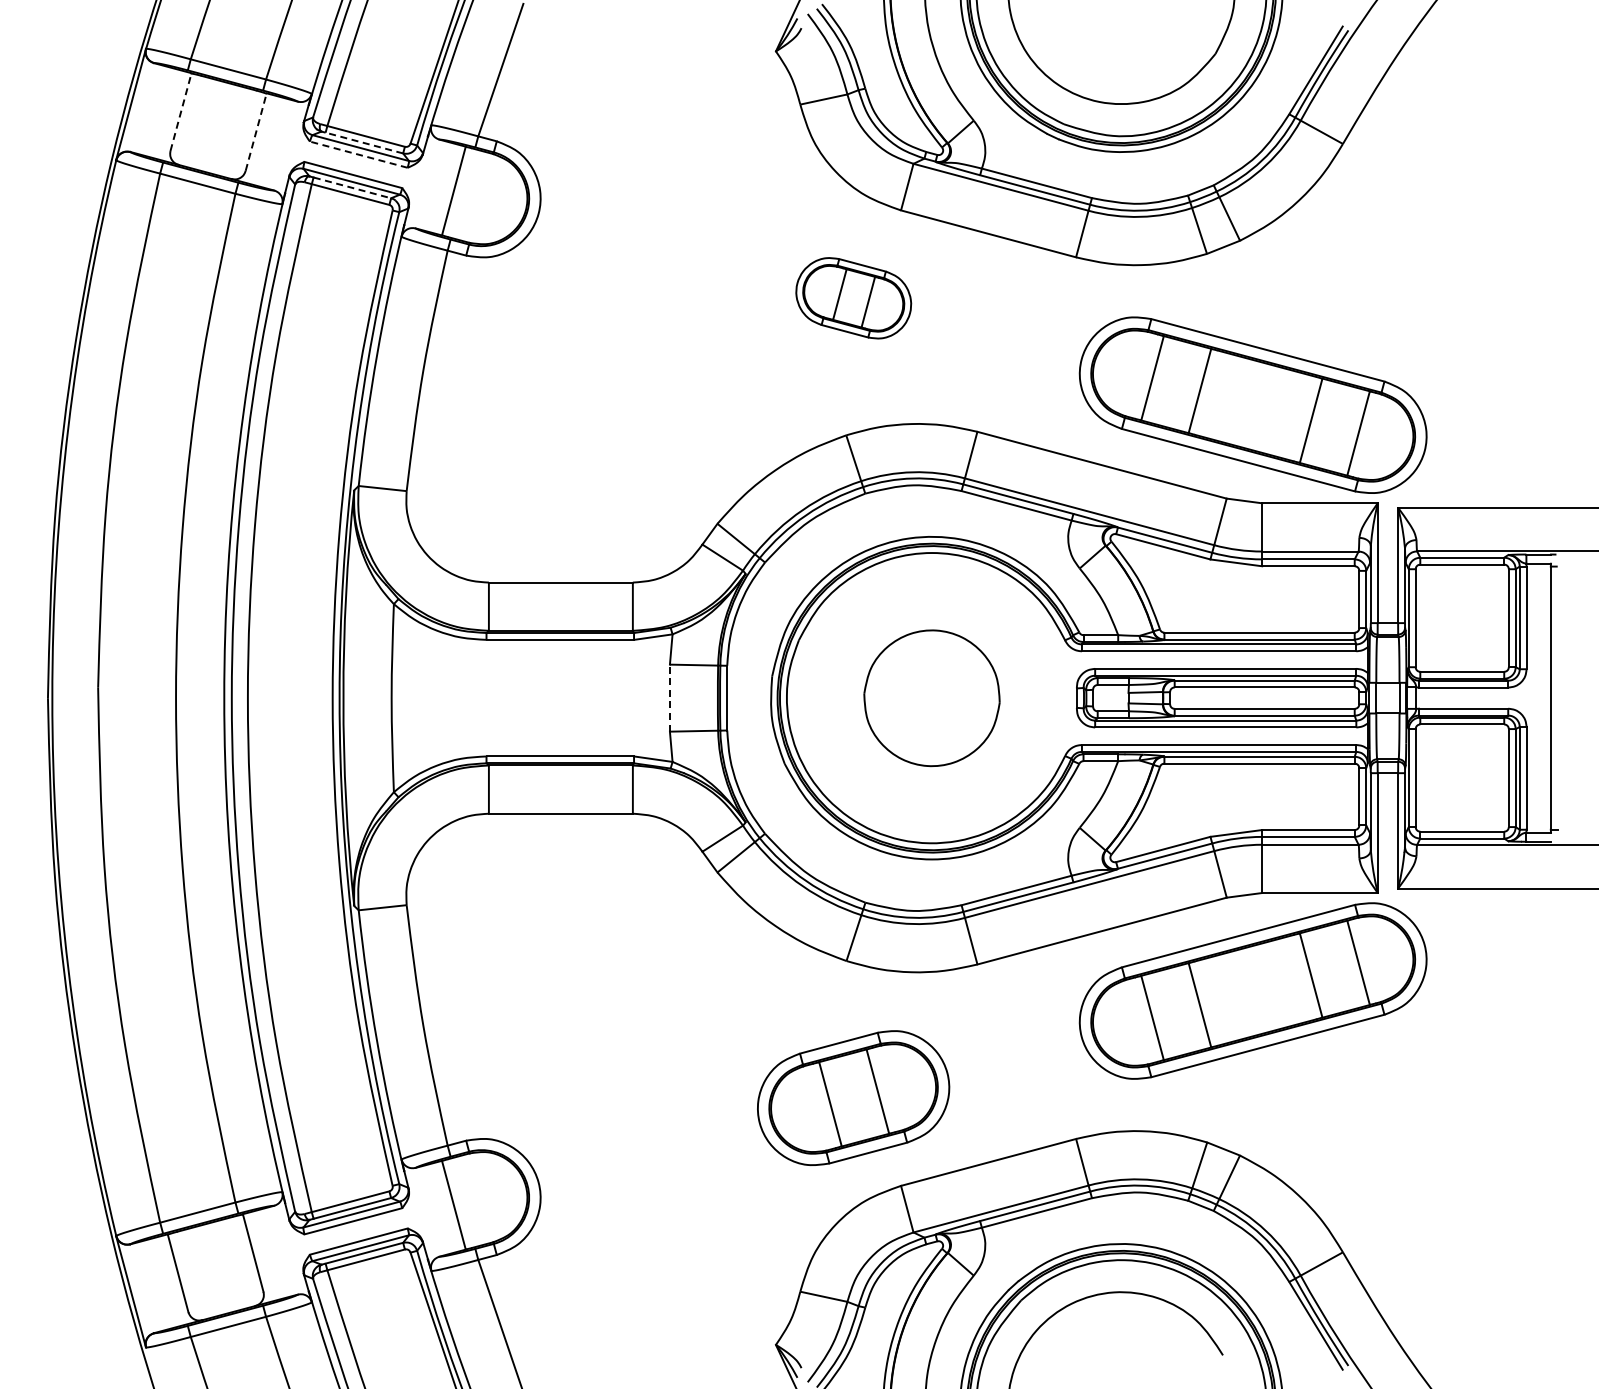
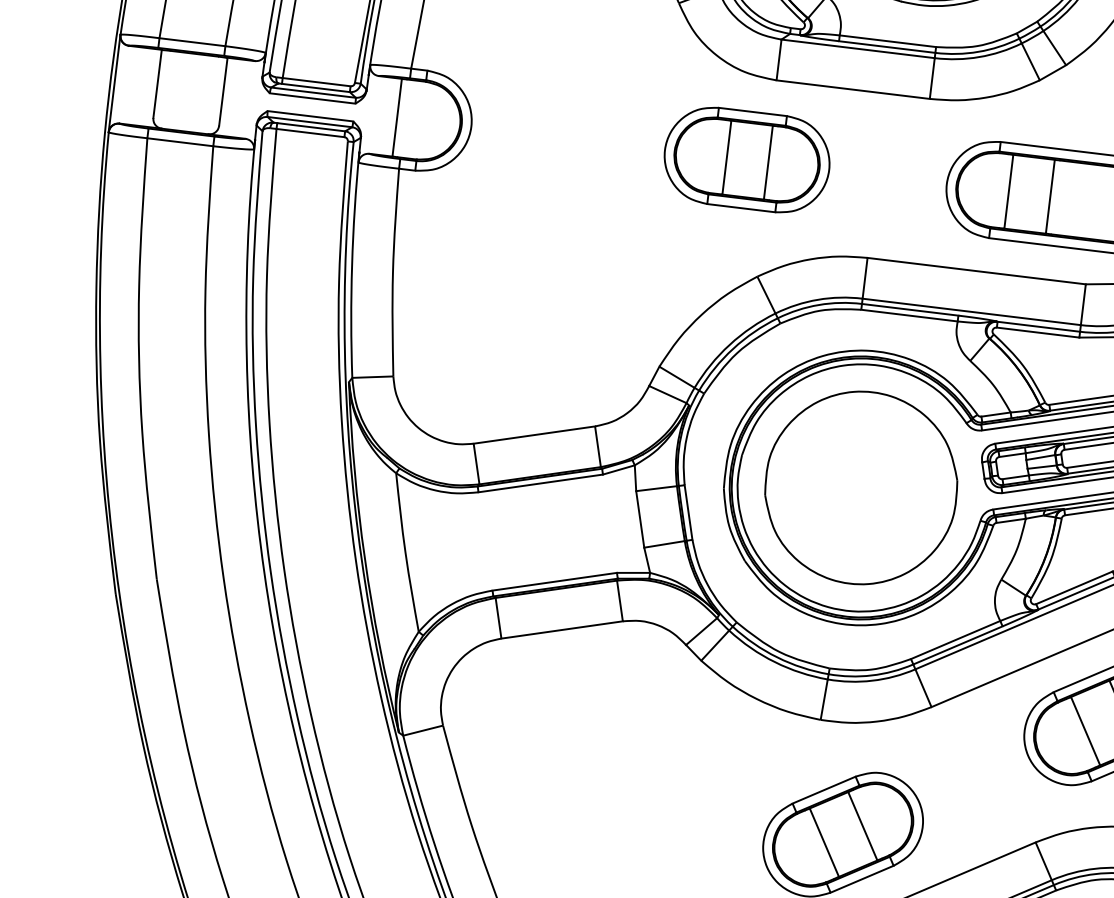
line: (181, 111) -> (157, 83), dashed -> solid
line: (256, 131) -> (223, 91), dashed -> solid
line: (363, 142) -> (315, 87), dashed -> solid
line: (358, 154) -> (312, 98), dashed -> solid
line: (352, 188) -> (311, 127), dashed -> solid
part: (853, 298) -> (747, 160), size x1.67
line: (669, 698) -> (639, 519), dashed -> solid
part: (931, 698) -> (860, 488), size x1.67

